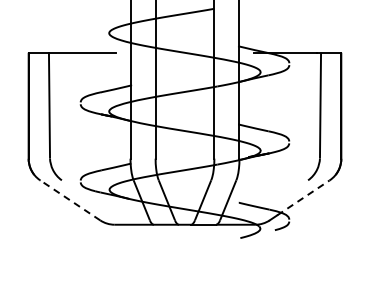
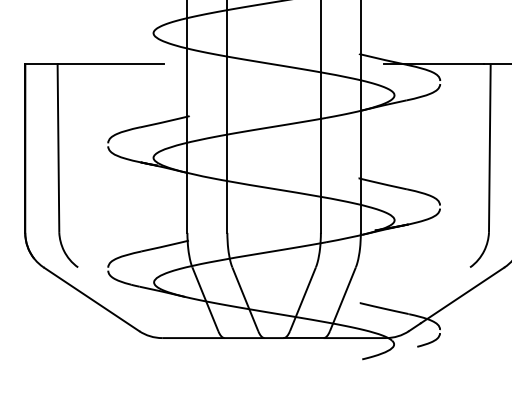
line: (303, 197) -> (462, 294), dashed -> solid
line: (70, 200) -> (91, 299), dashed -> solid

